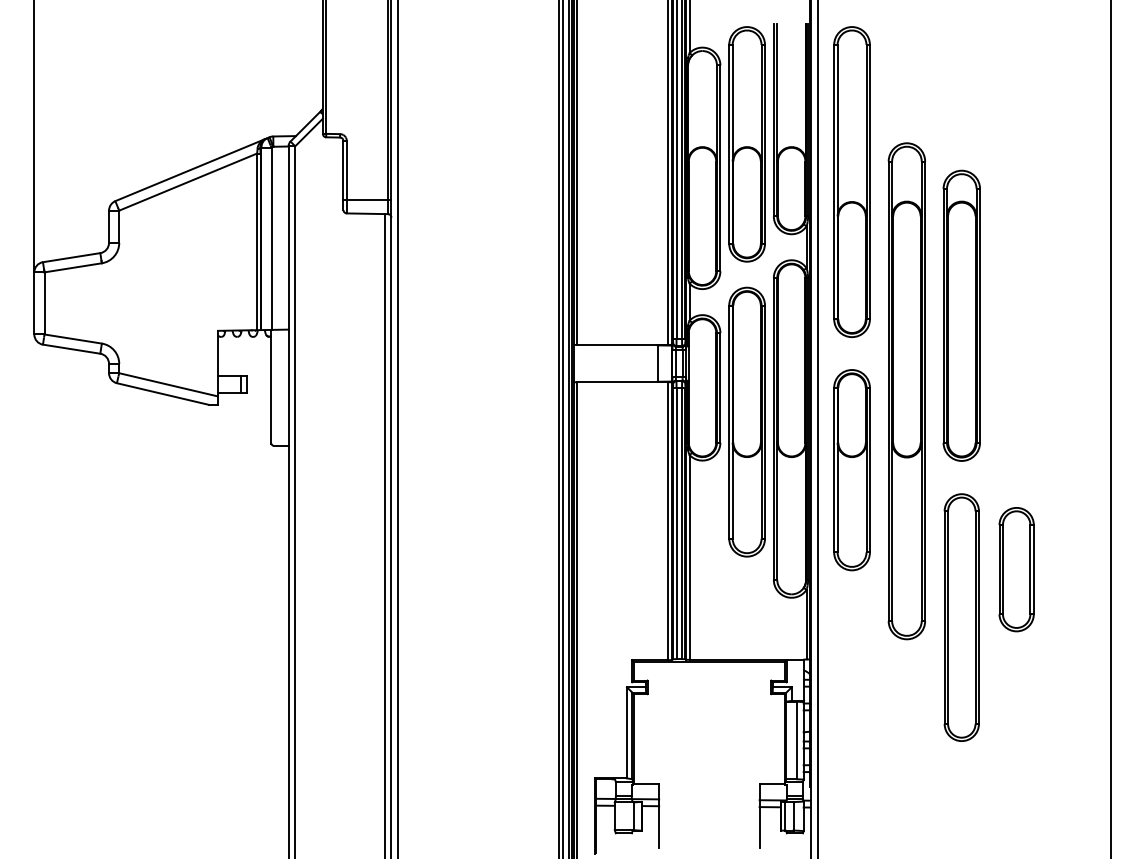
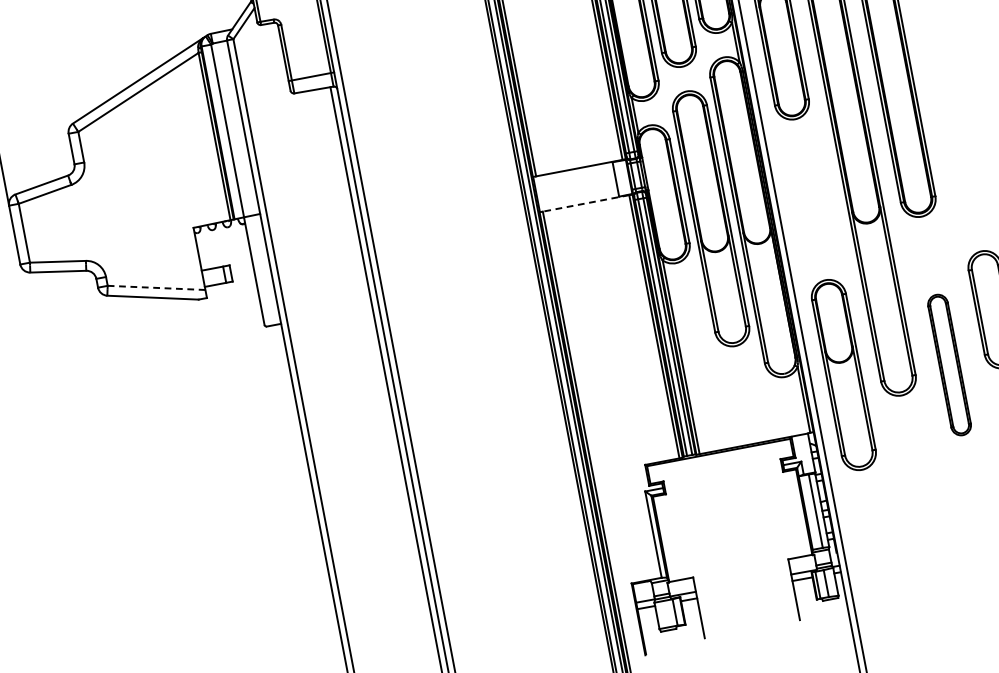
line: (622, 382) -> (585, 203), solid -> dashed
line: (168, 384) -> (156, 287), solid -> dashed
part: (851, 470) -> (843, 375), moved
part: (961, 617) -> (949, 365), size x0.6

